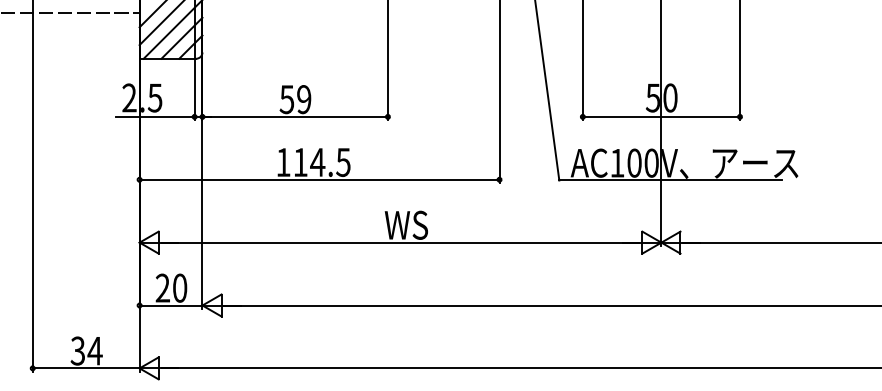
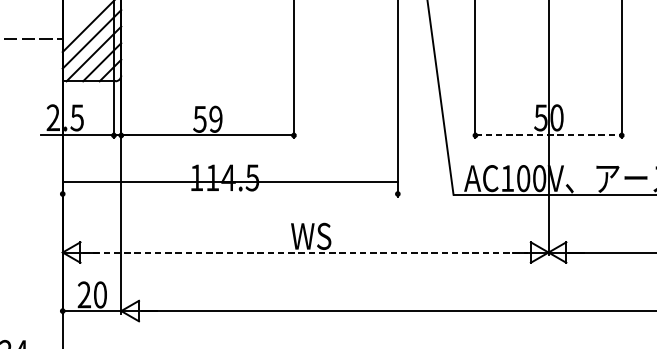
line: (661, 116) -> (548, 135), solid -> dashed
line: (319, 179) -> (230, 181), moved
line: (400, 242) -> (305, 252), solid -> dashed

